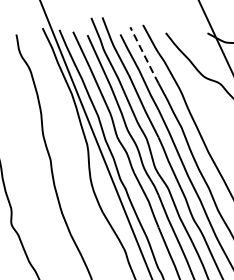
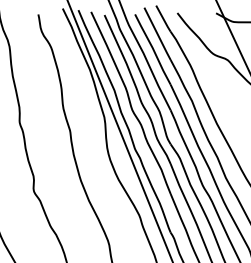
line: (144, 56) -> (157, 34), dashed -> solid

